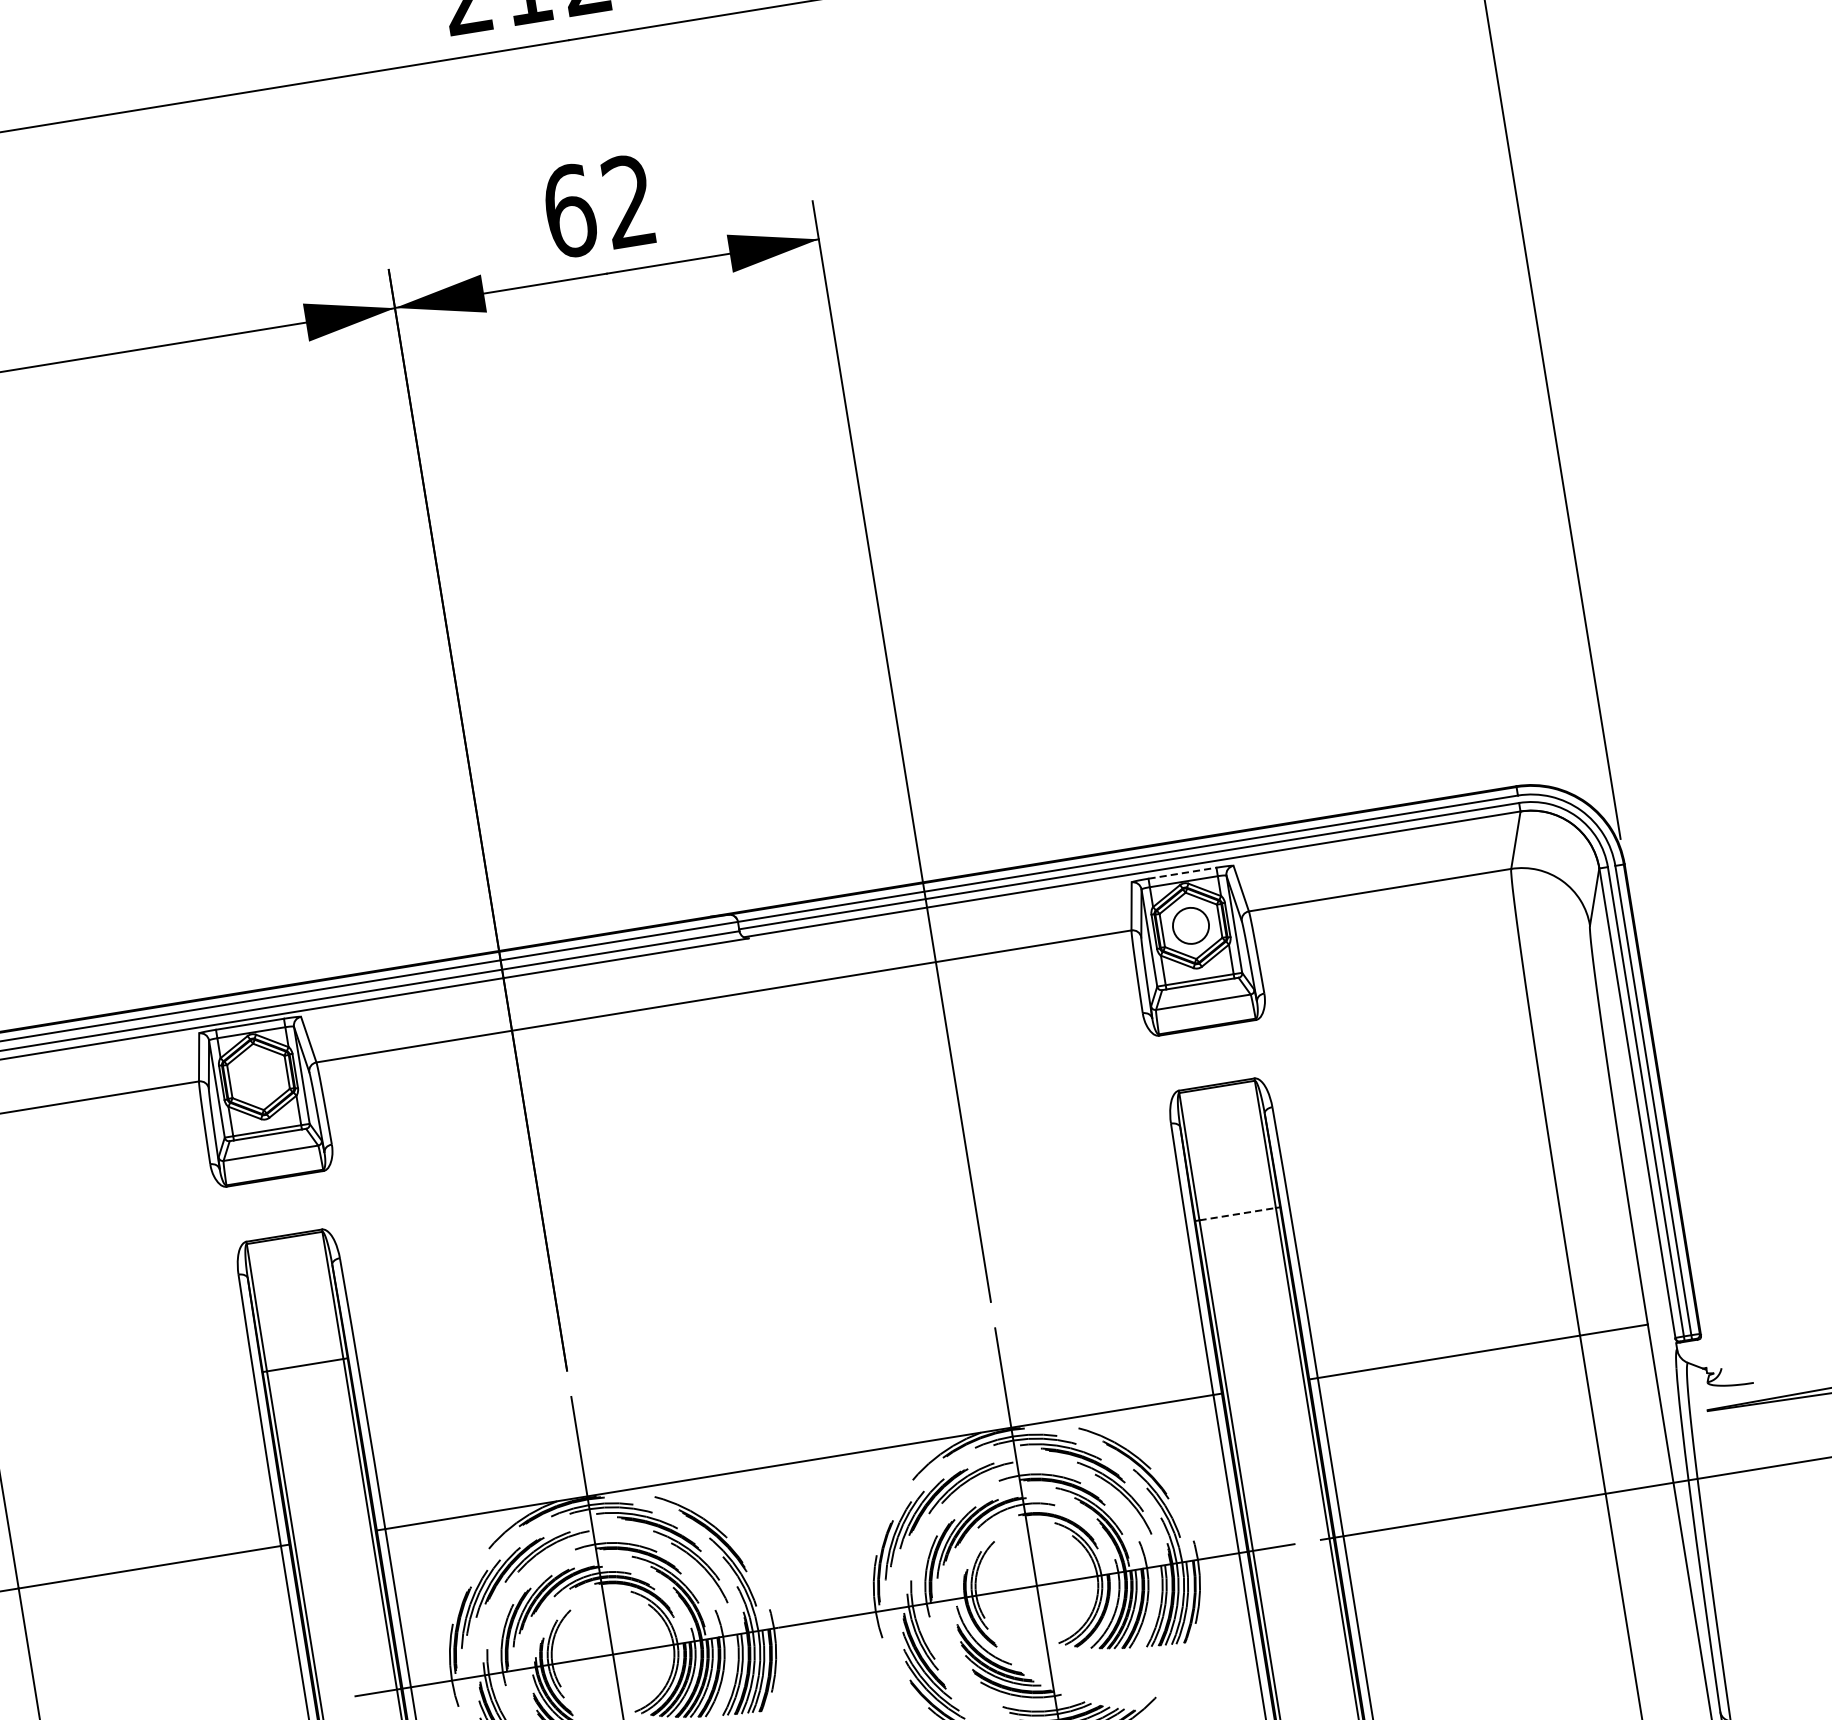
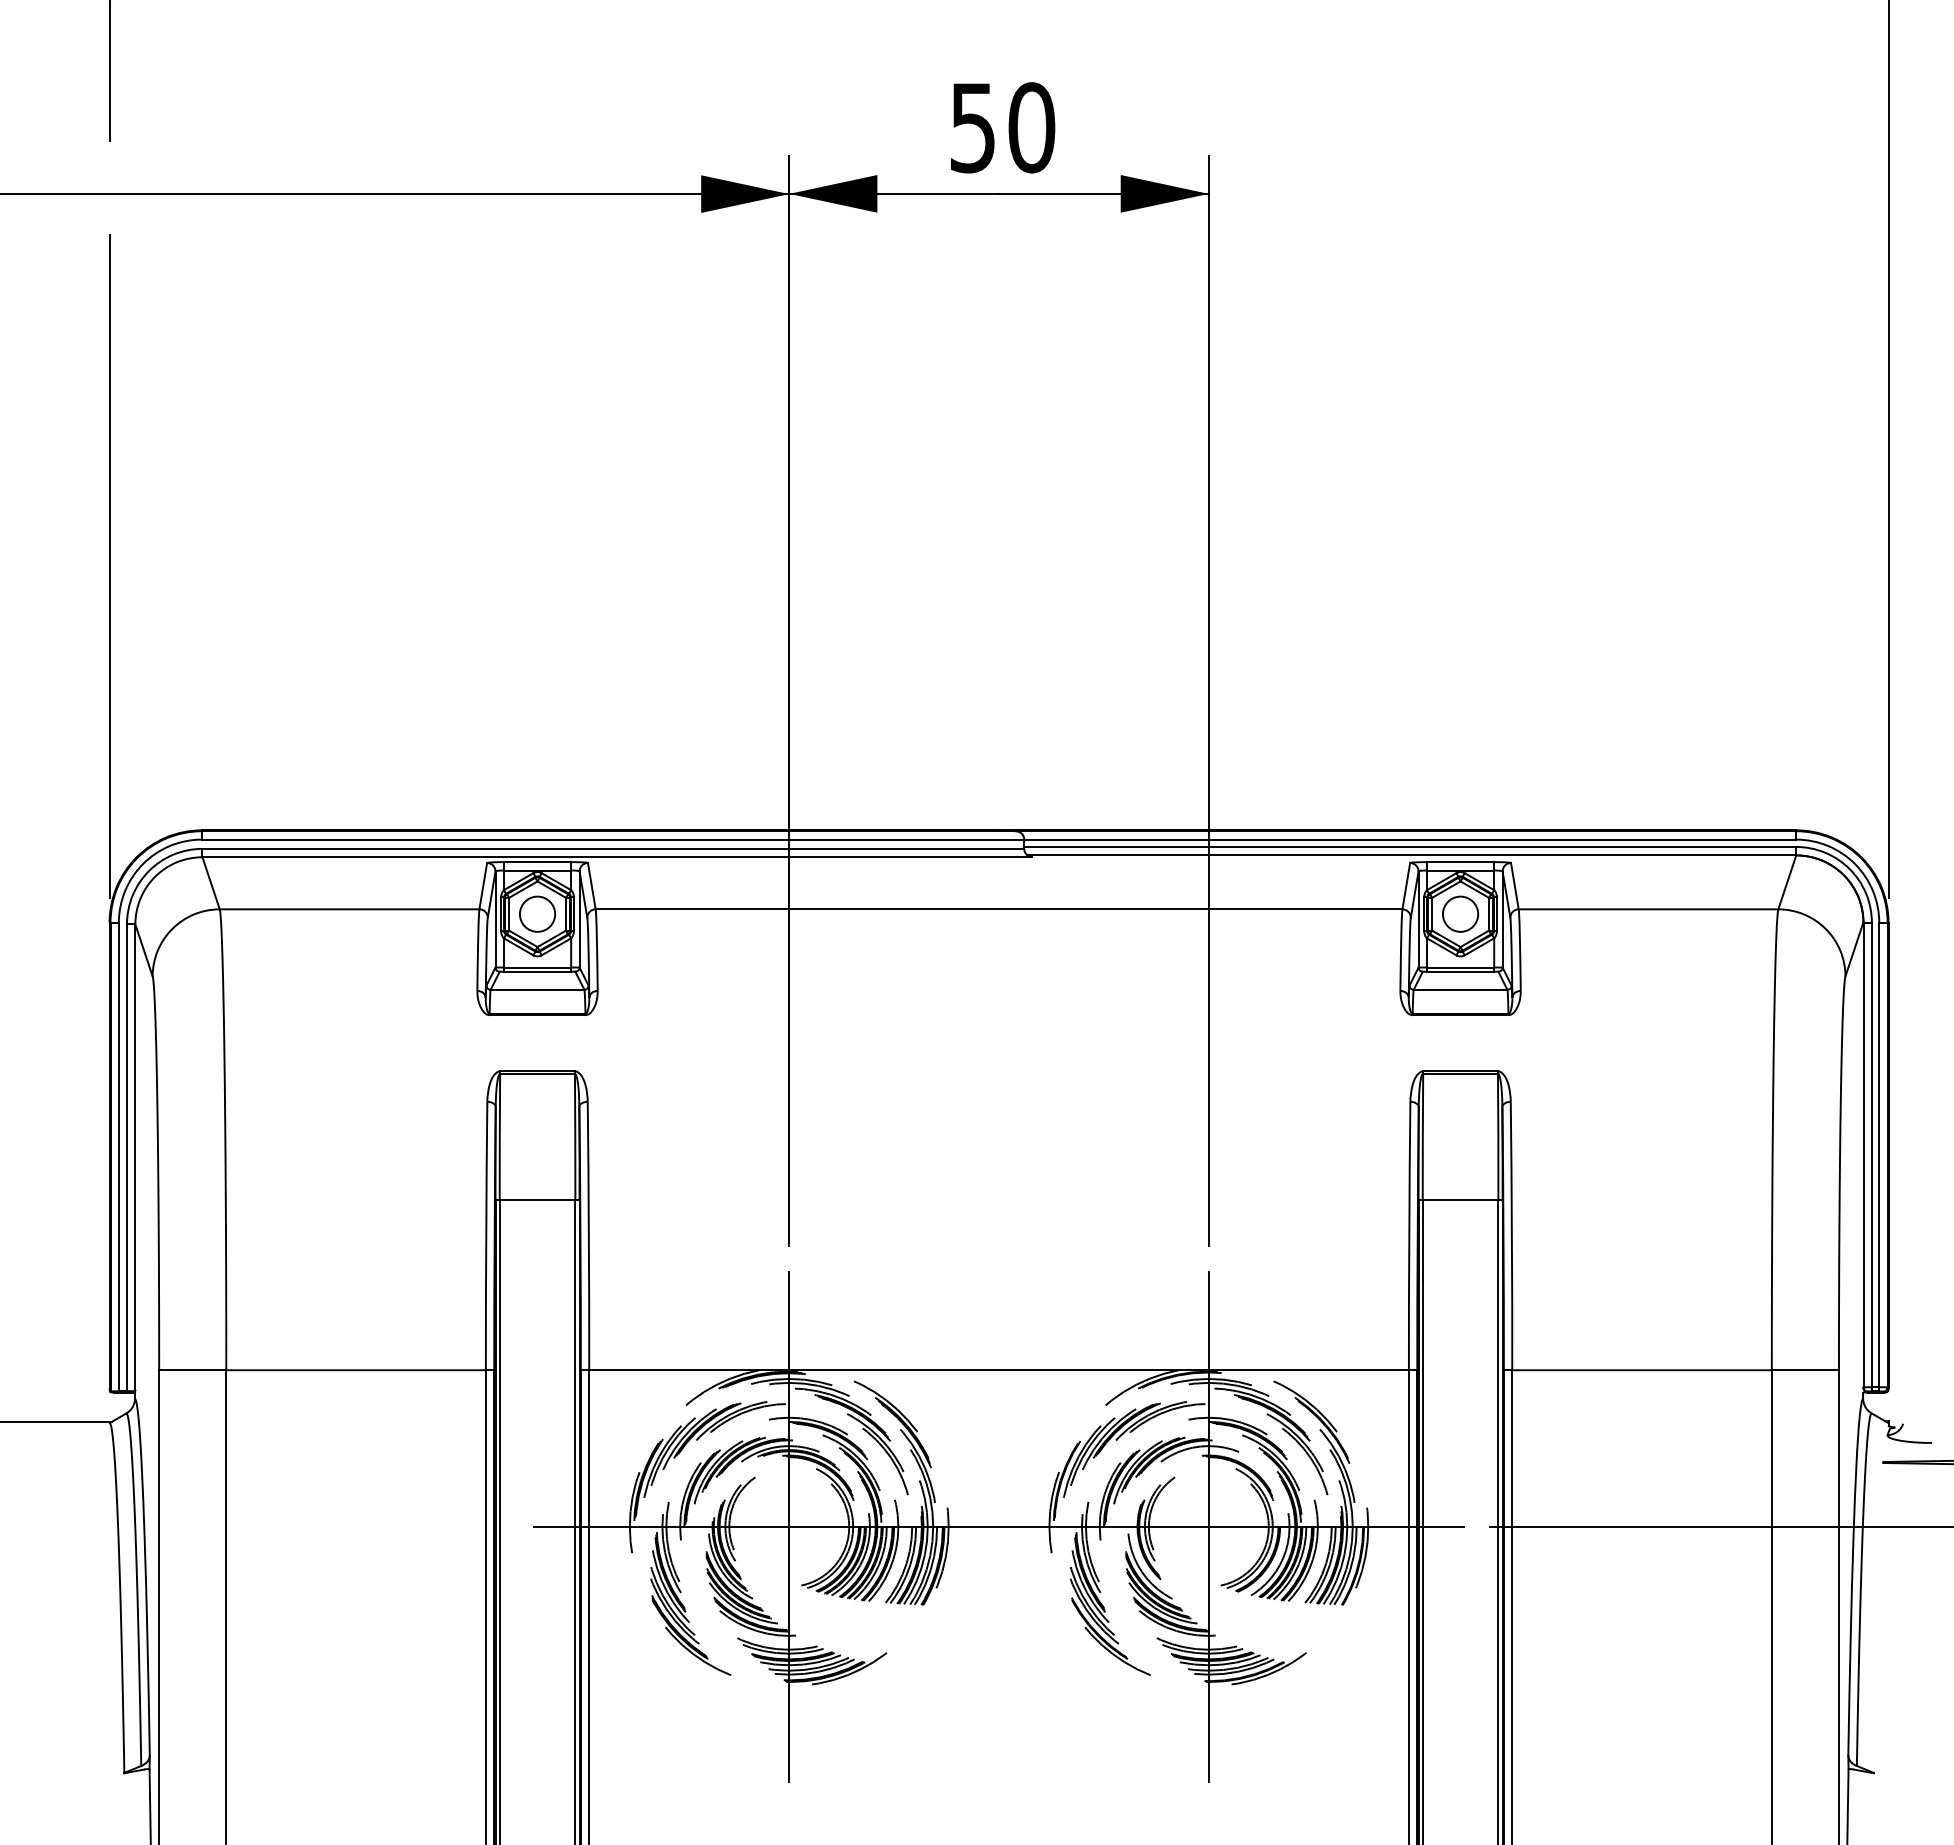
text: (599, 206) -> (1002, 127), 62 -> 50
line: (1182, 873) -> (1460, 862), dashed -> solid
circle: (258, 1076) -> (537, 913), added
line: (1237, 1214) -> (1460, 1199), dashed -> solid

